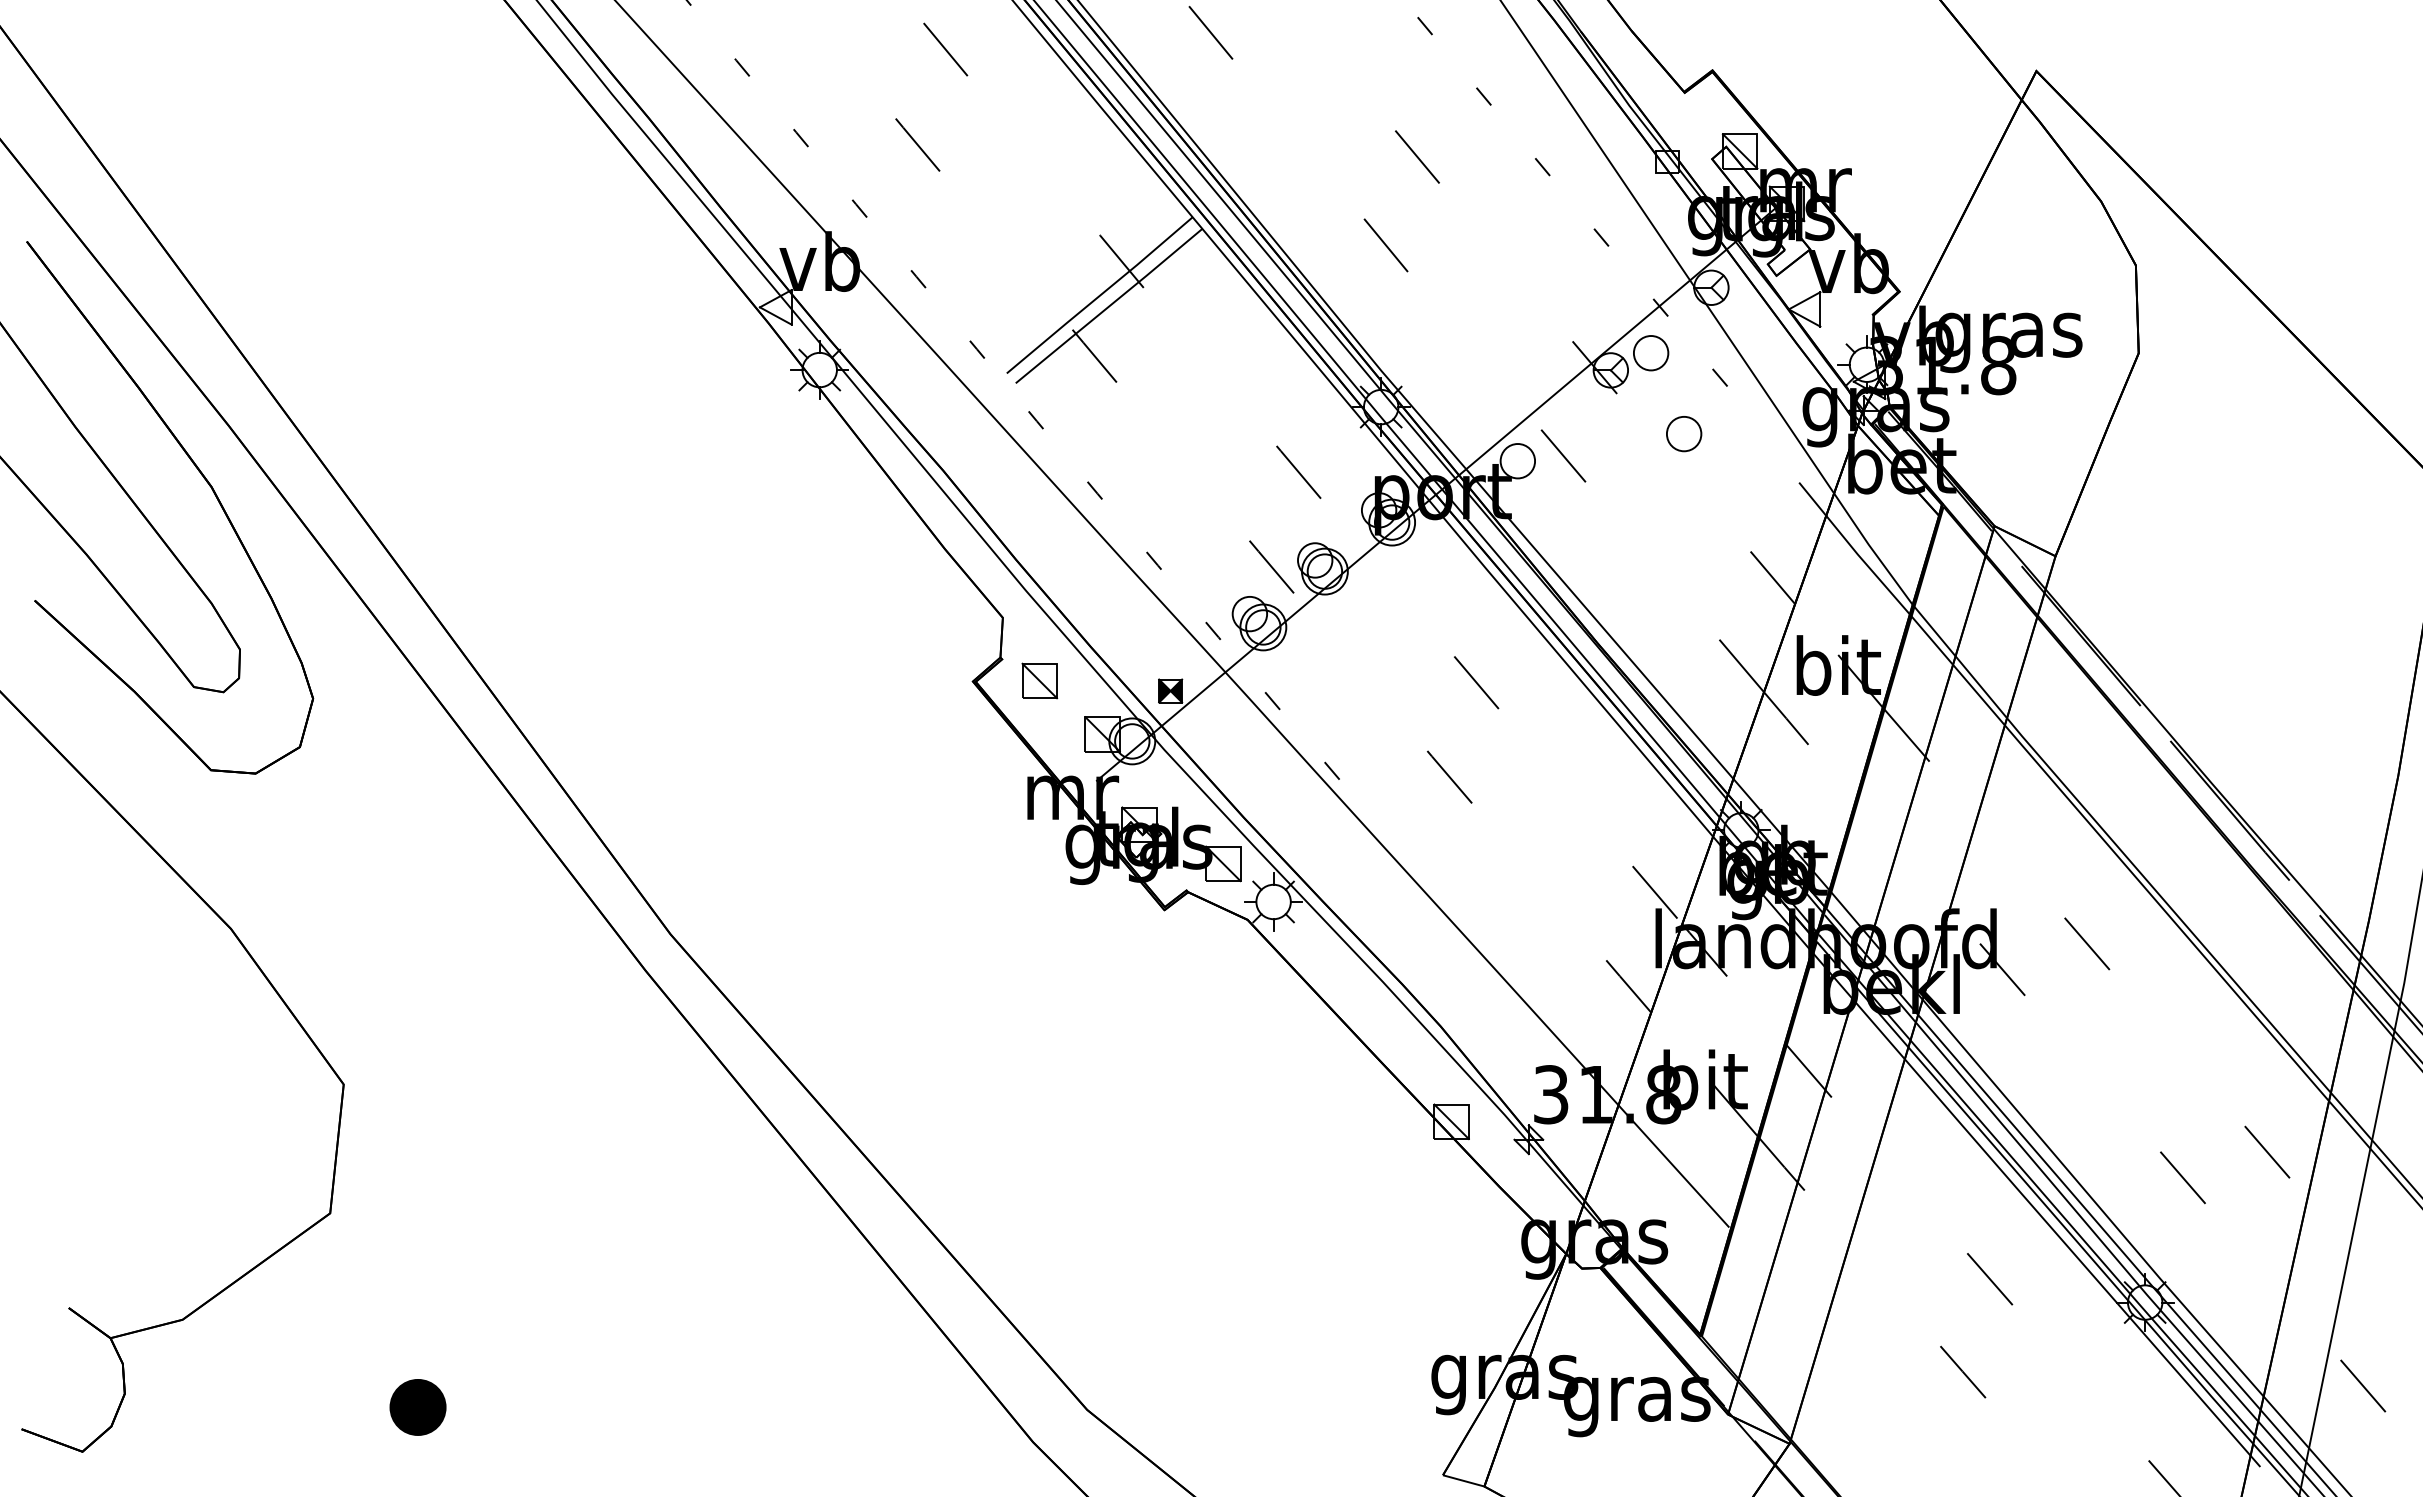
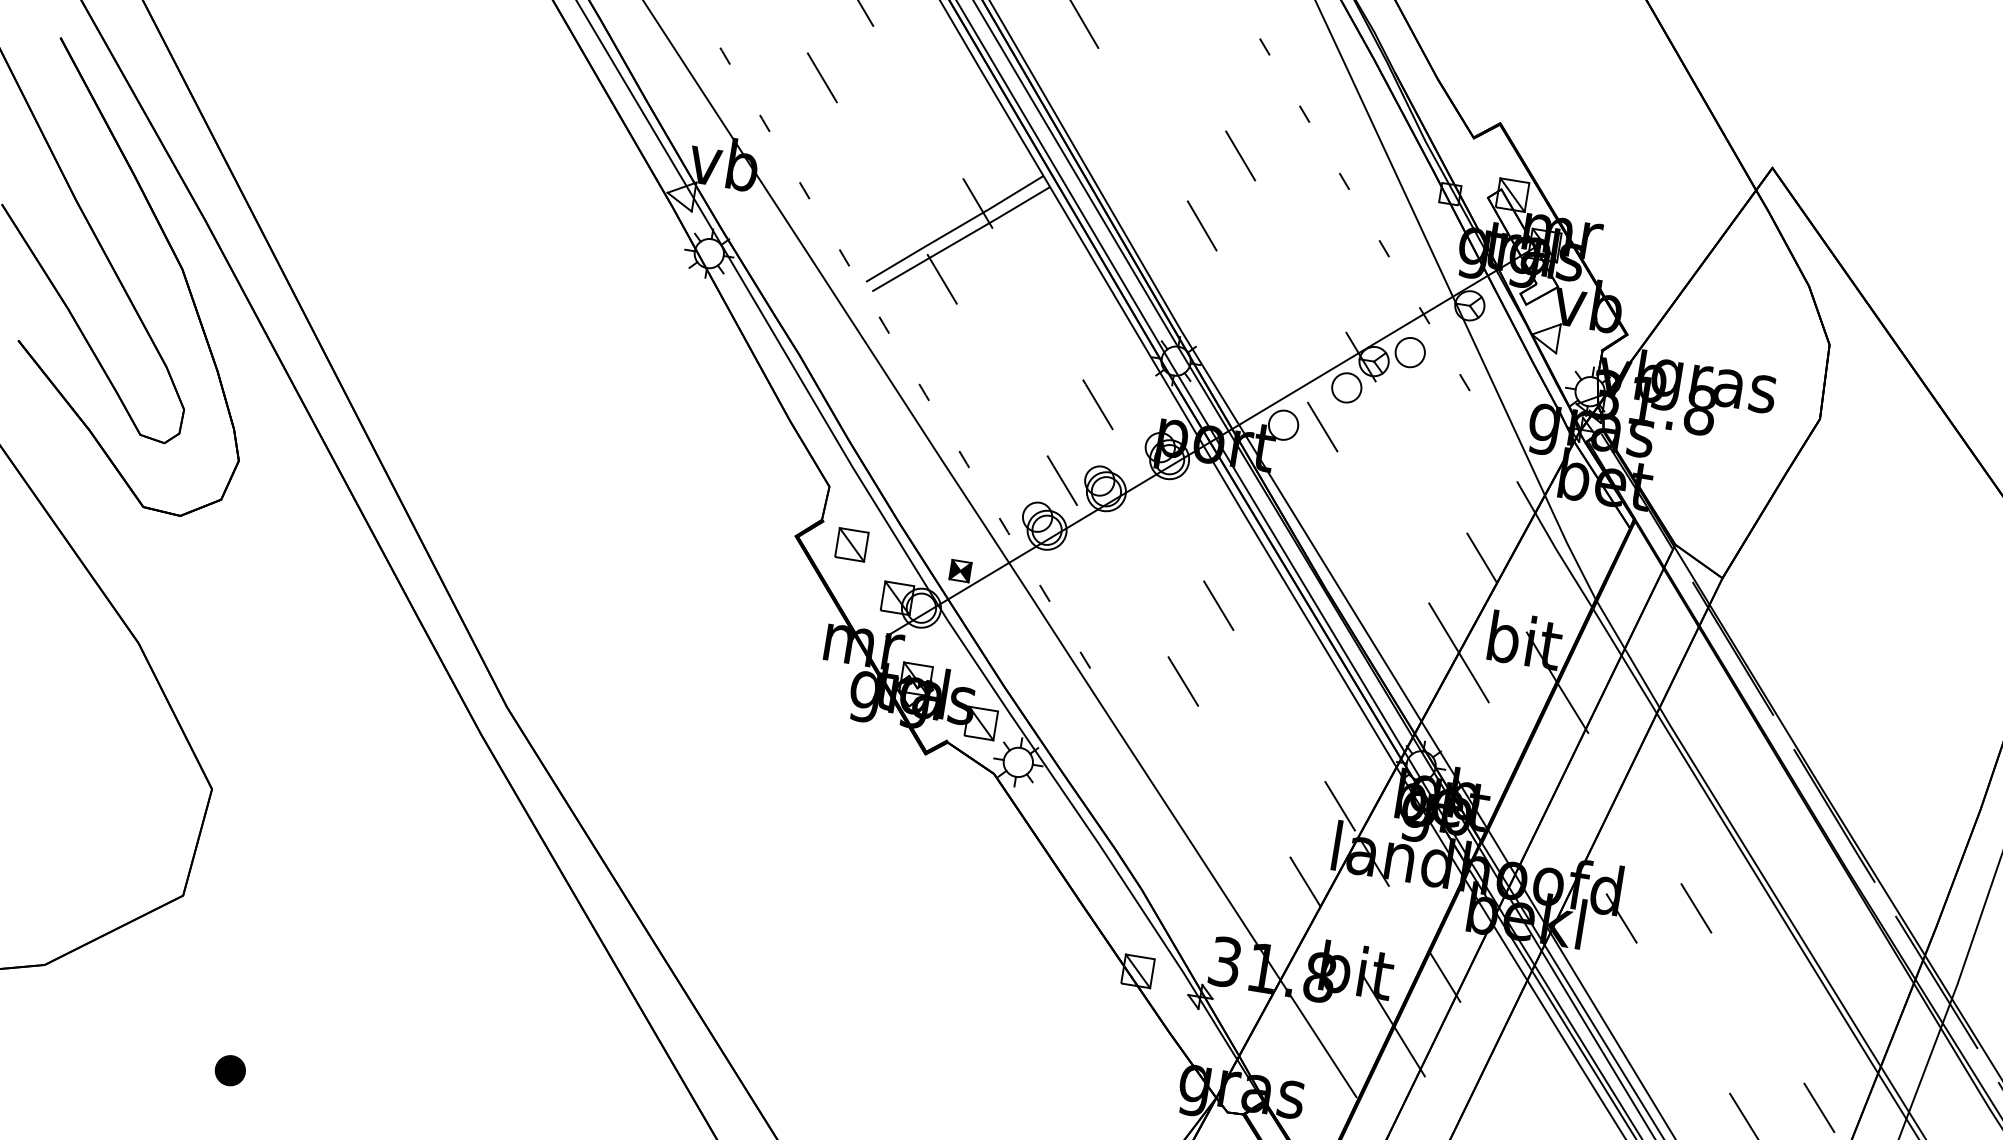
part: (1684, 434) -> (1347, 388), moved
part: (417, 1407) -> (230, 1070), size x0.62

